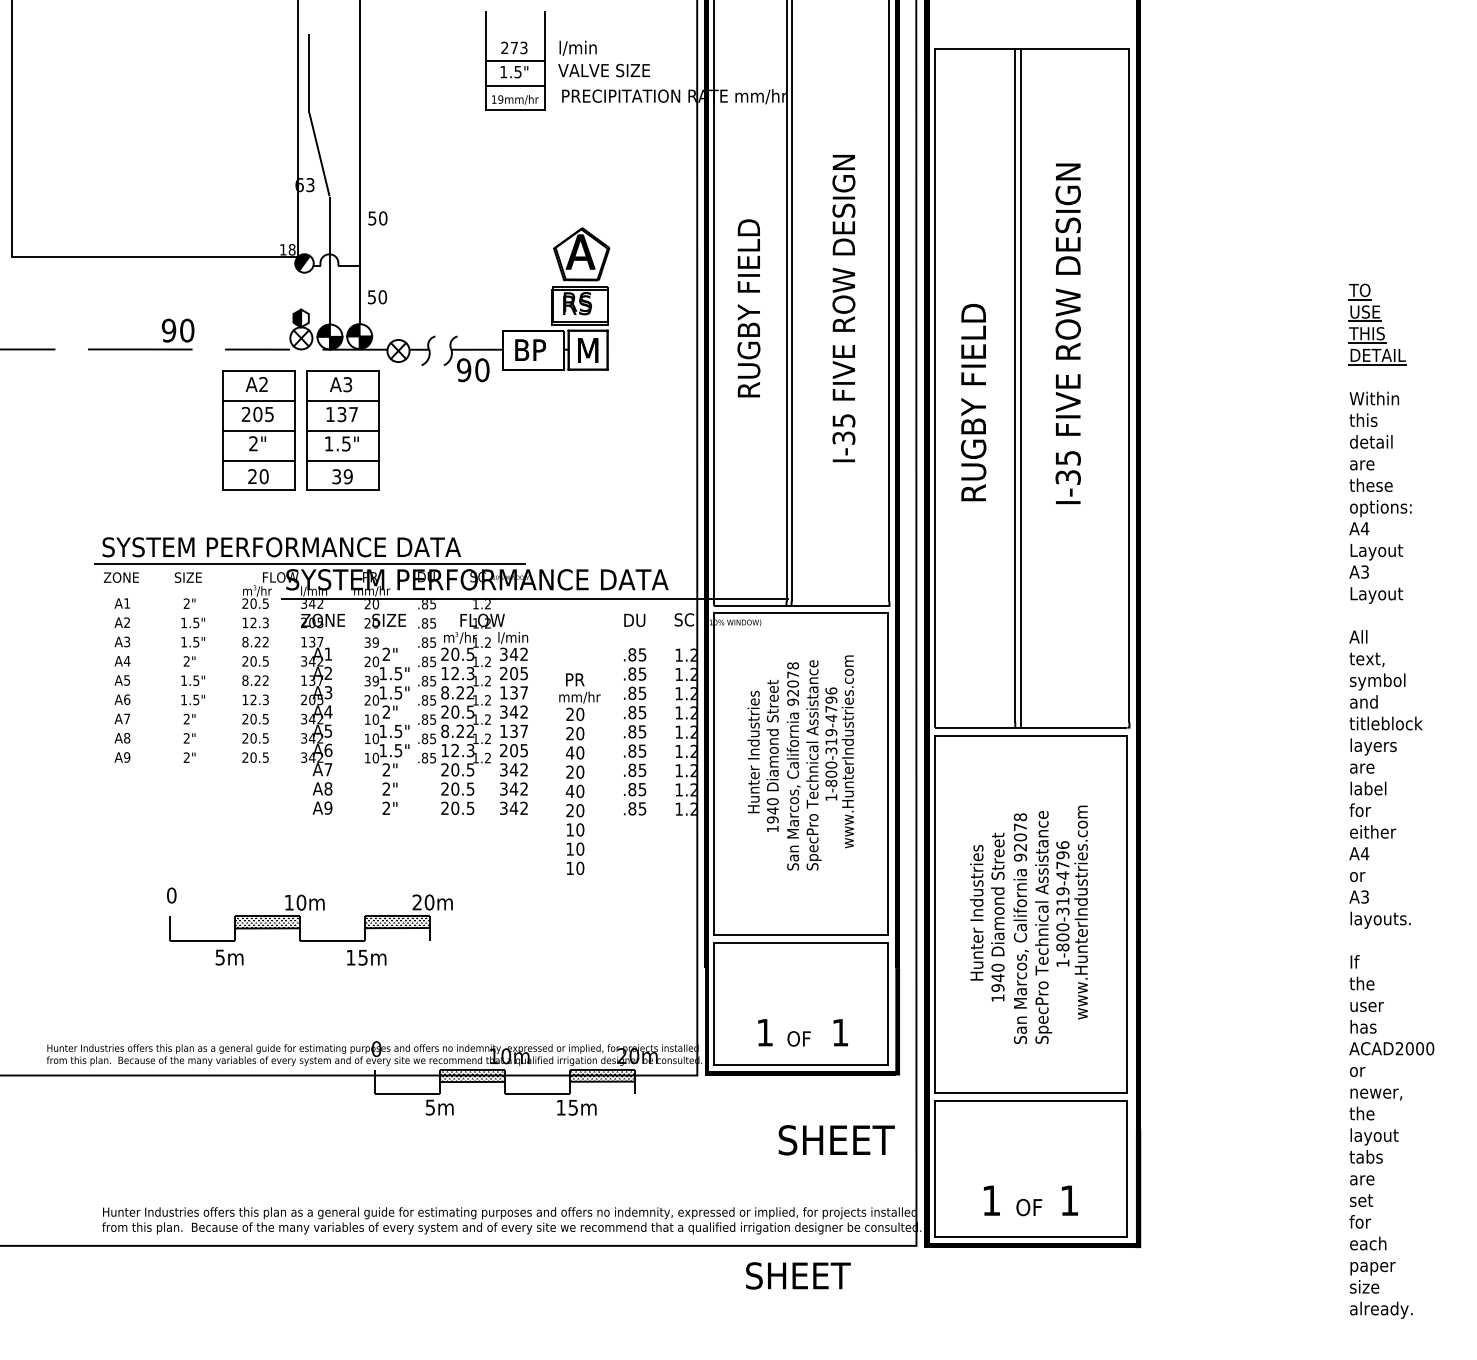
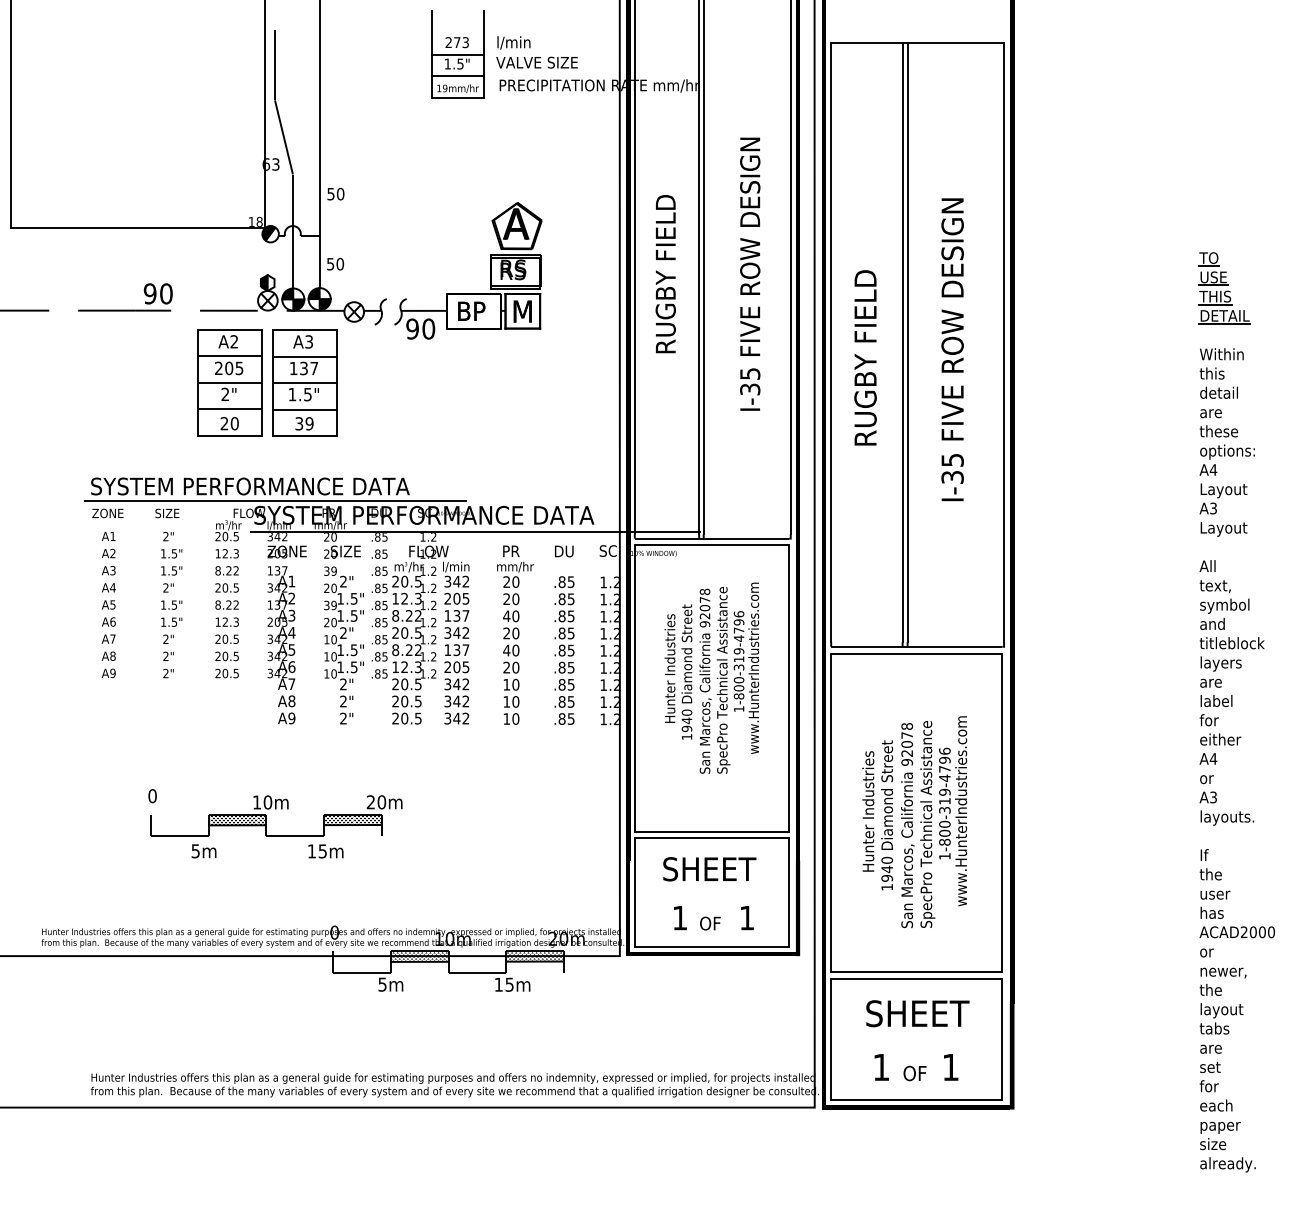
text: (1068, 333) -> (952, 349), moved
text: (579, 773) -> (515, 634), moved
text: (836, 1140) -> (917, 1013), moved
text: (798, 1276) -> (709, 869), moved

